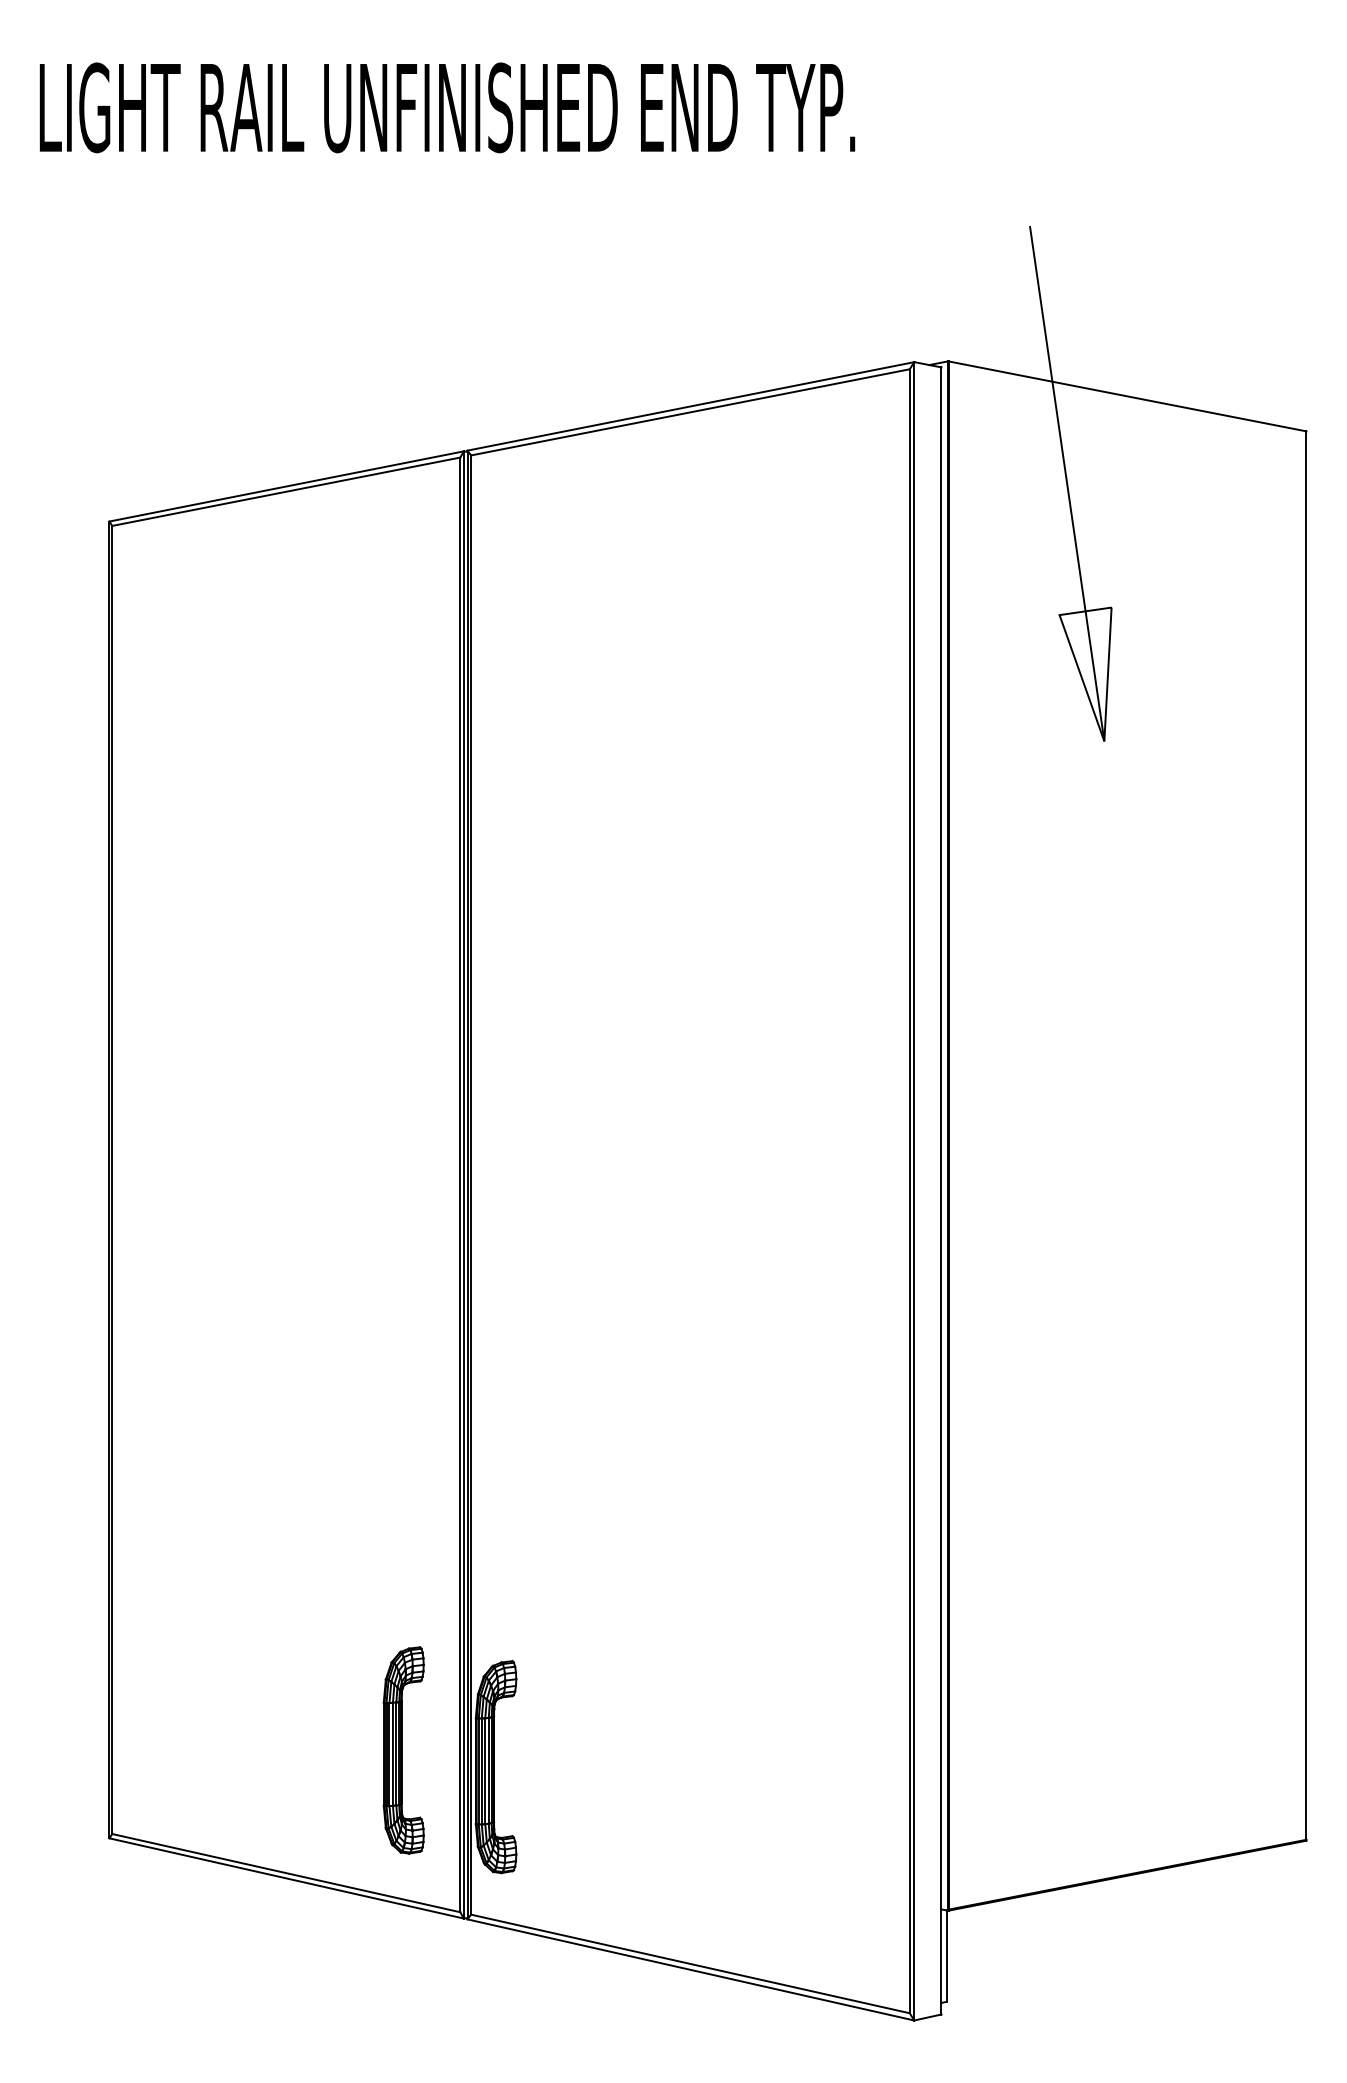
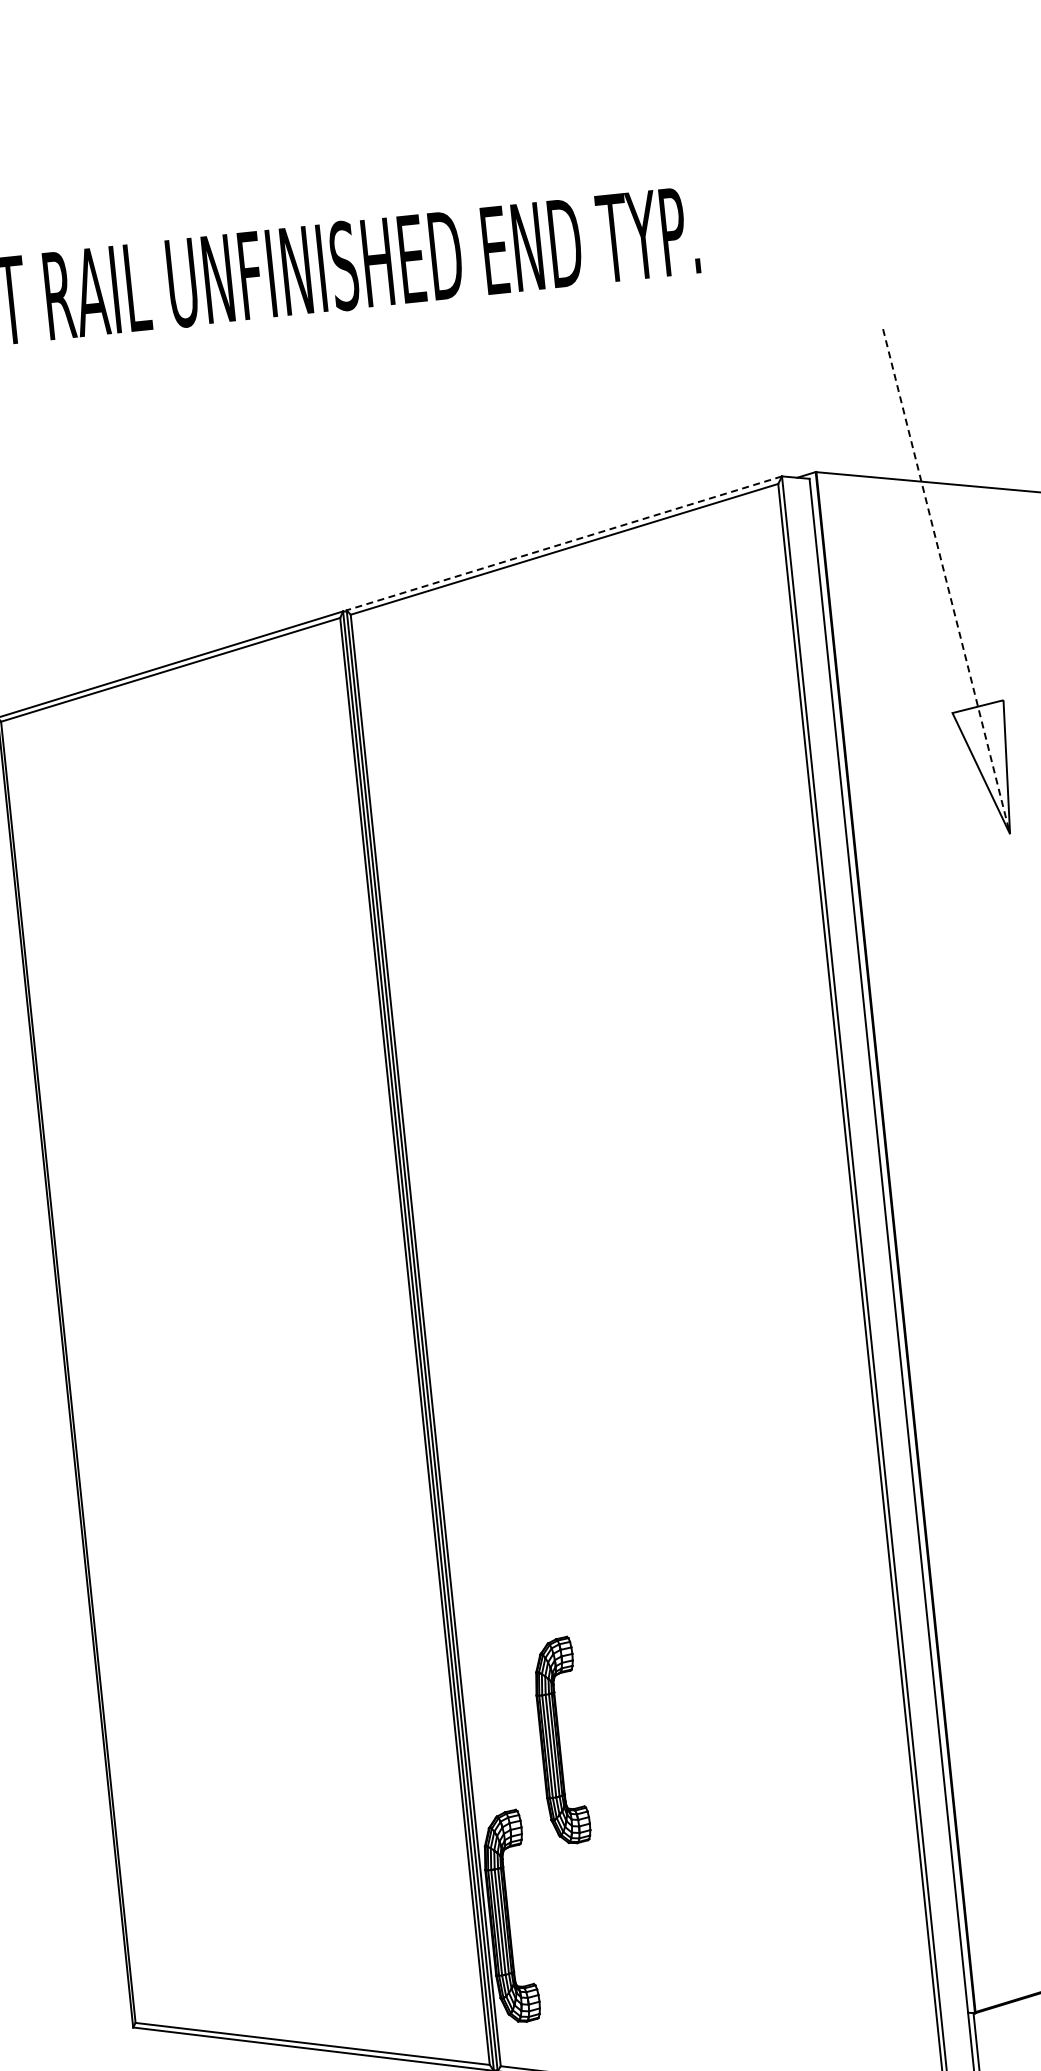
line: (690, 406) -> (563, 543), solid -> dashed
line: (1067, 484) -> (946, 582), solid -> dashed
part: (403, 1750) -> (561, 1741), moved

